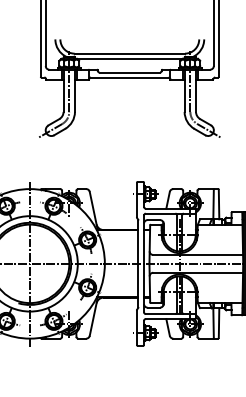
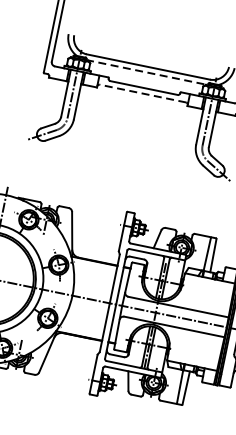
line: (129, 58) -> (146, 72), solid -> dashed
line: (129, 77) -> (142, 93), solid -> dashed

